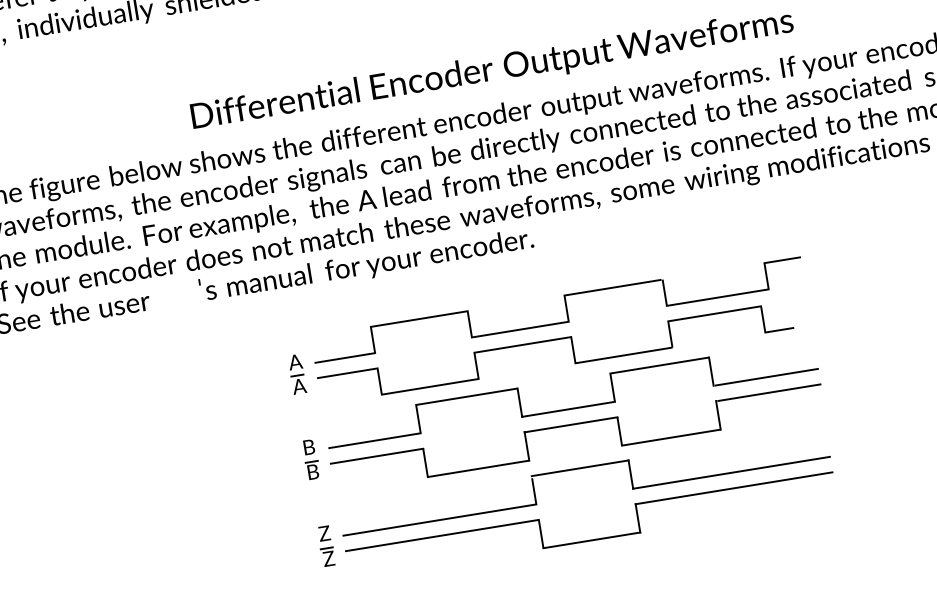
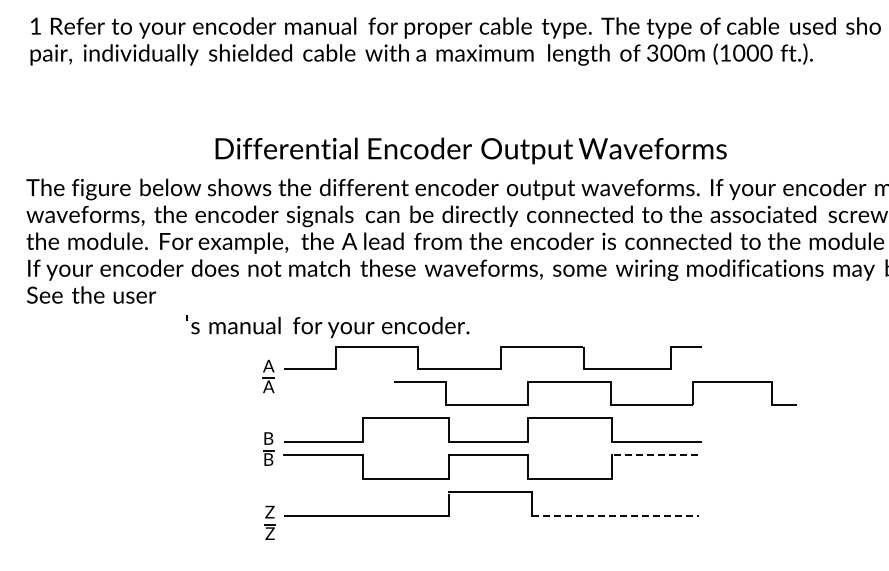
text: (366, 265) -> (327, 326), moved
part: (553, 340) -> (595, 382), moved
line: (769, 393) -> (657, 455), solid -> dashed
line: (731, 472) -> (615, 516), solid -> dashed
part: (592, 539) -> (491, 553), removed

